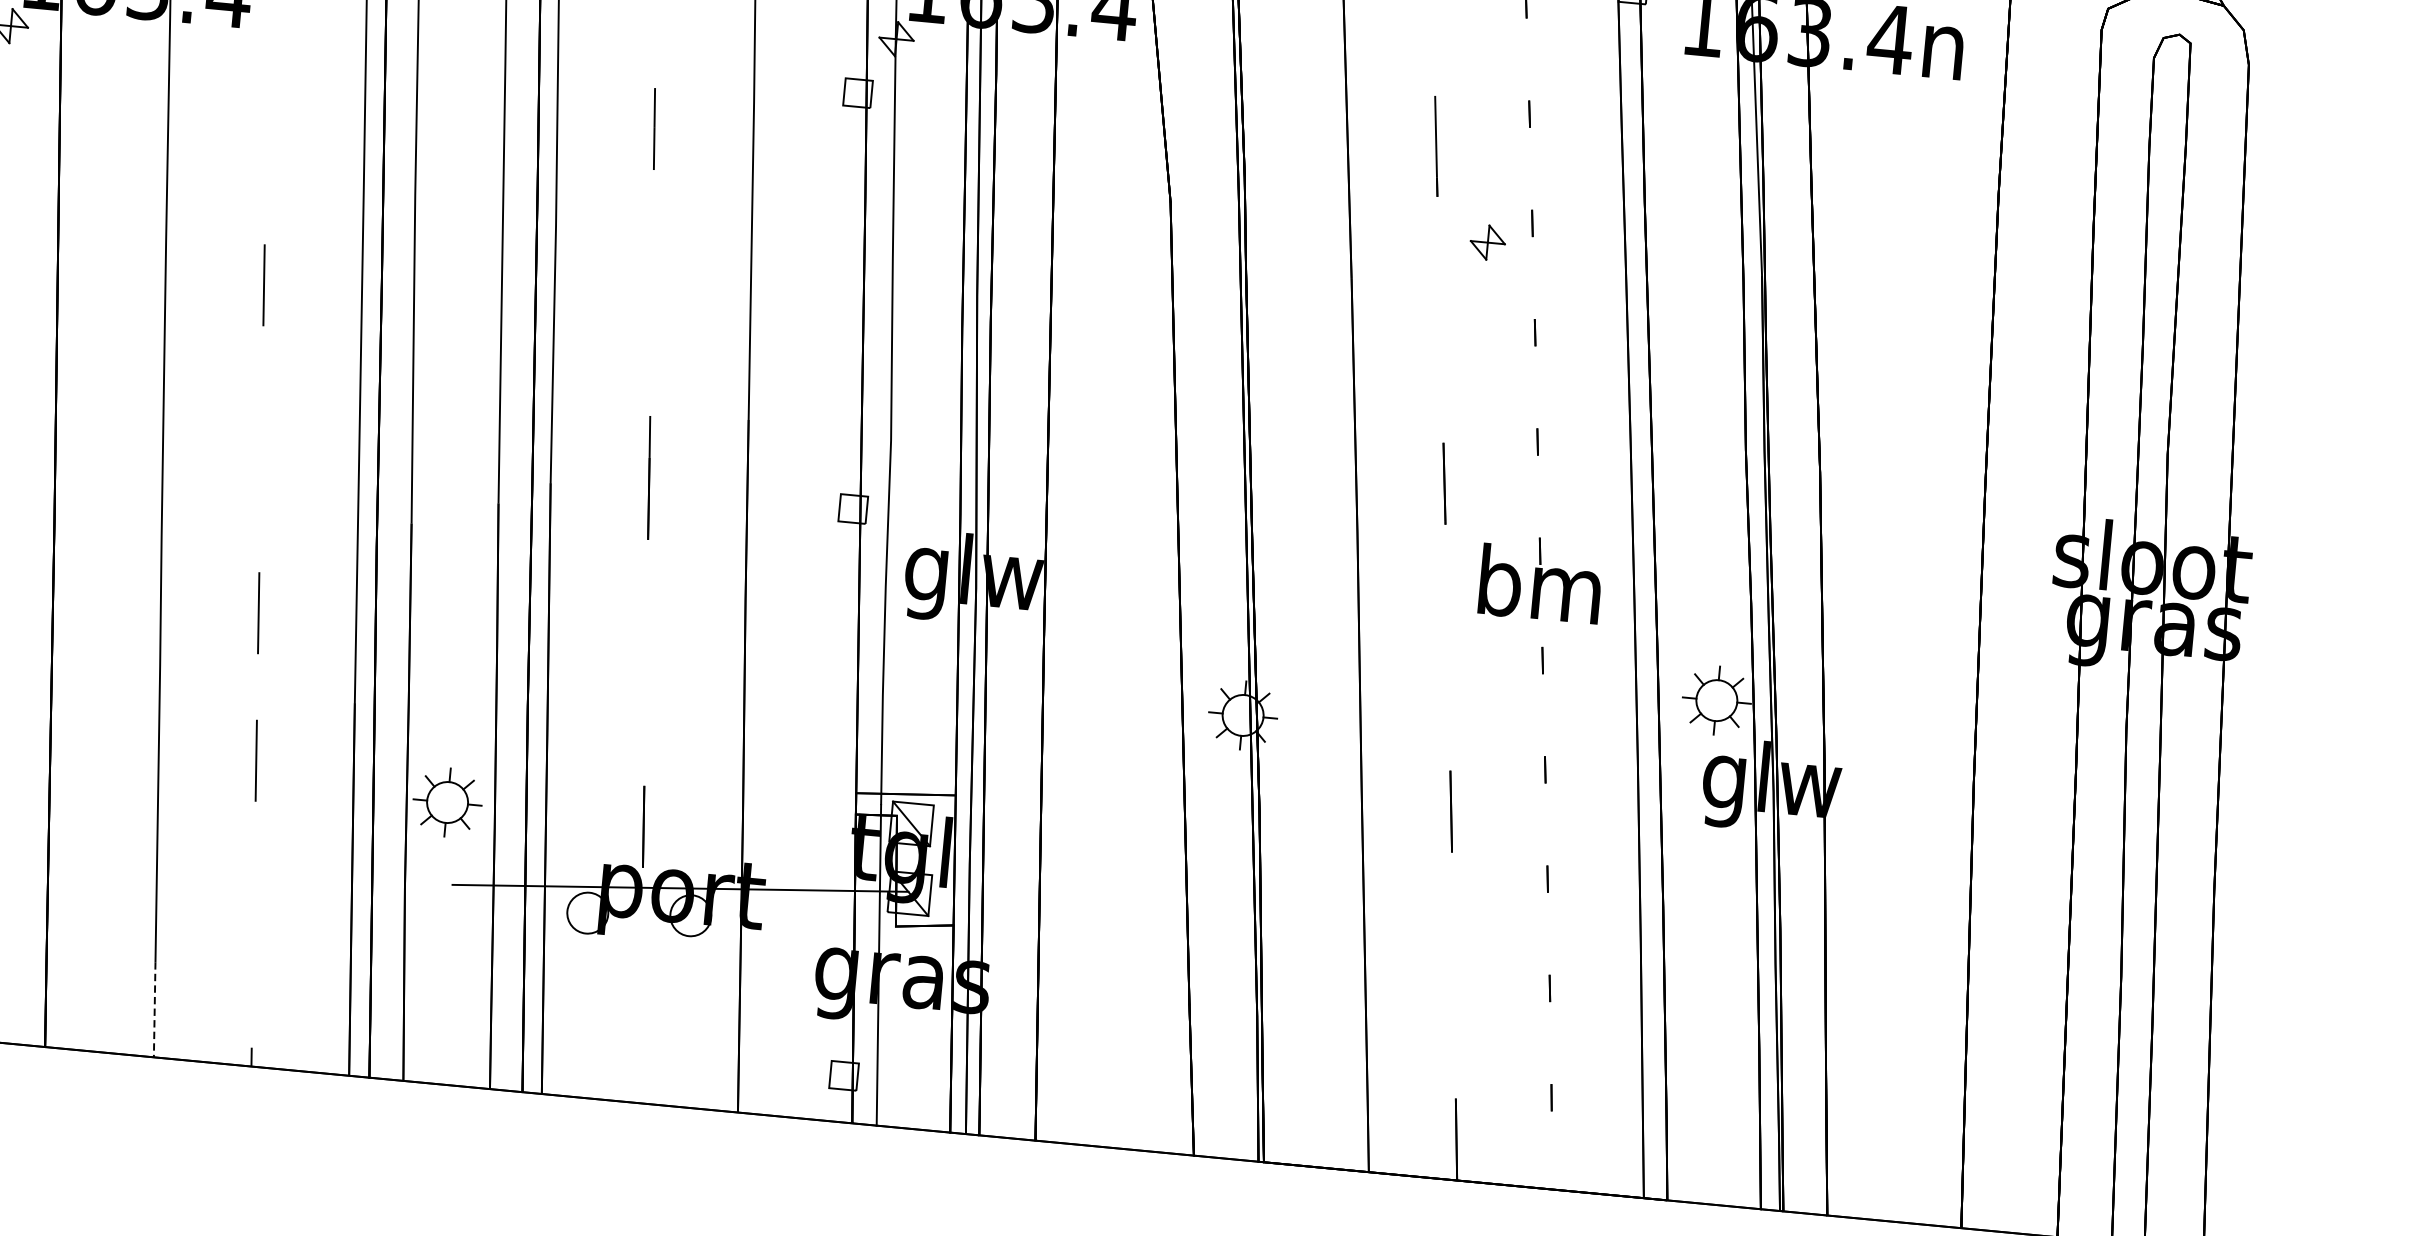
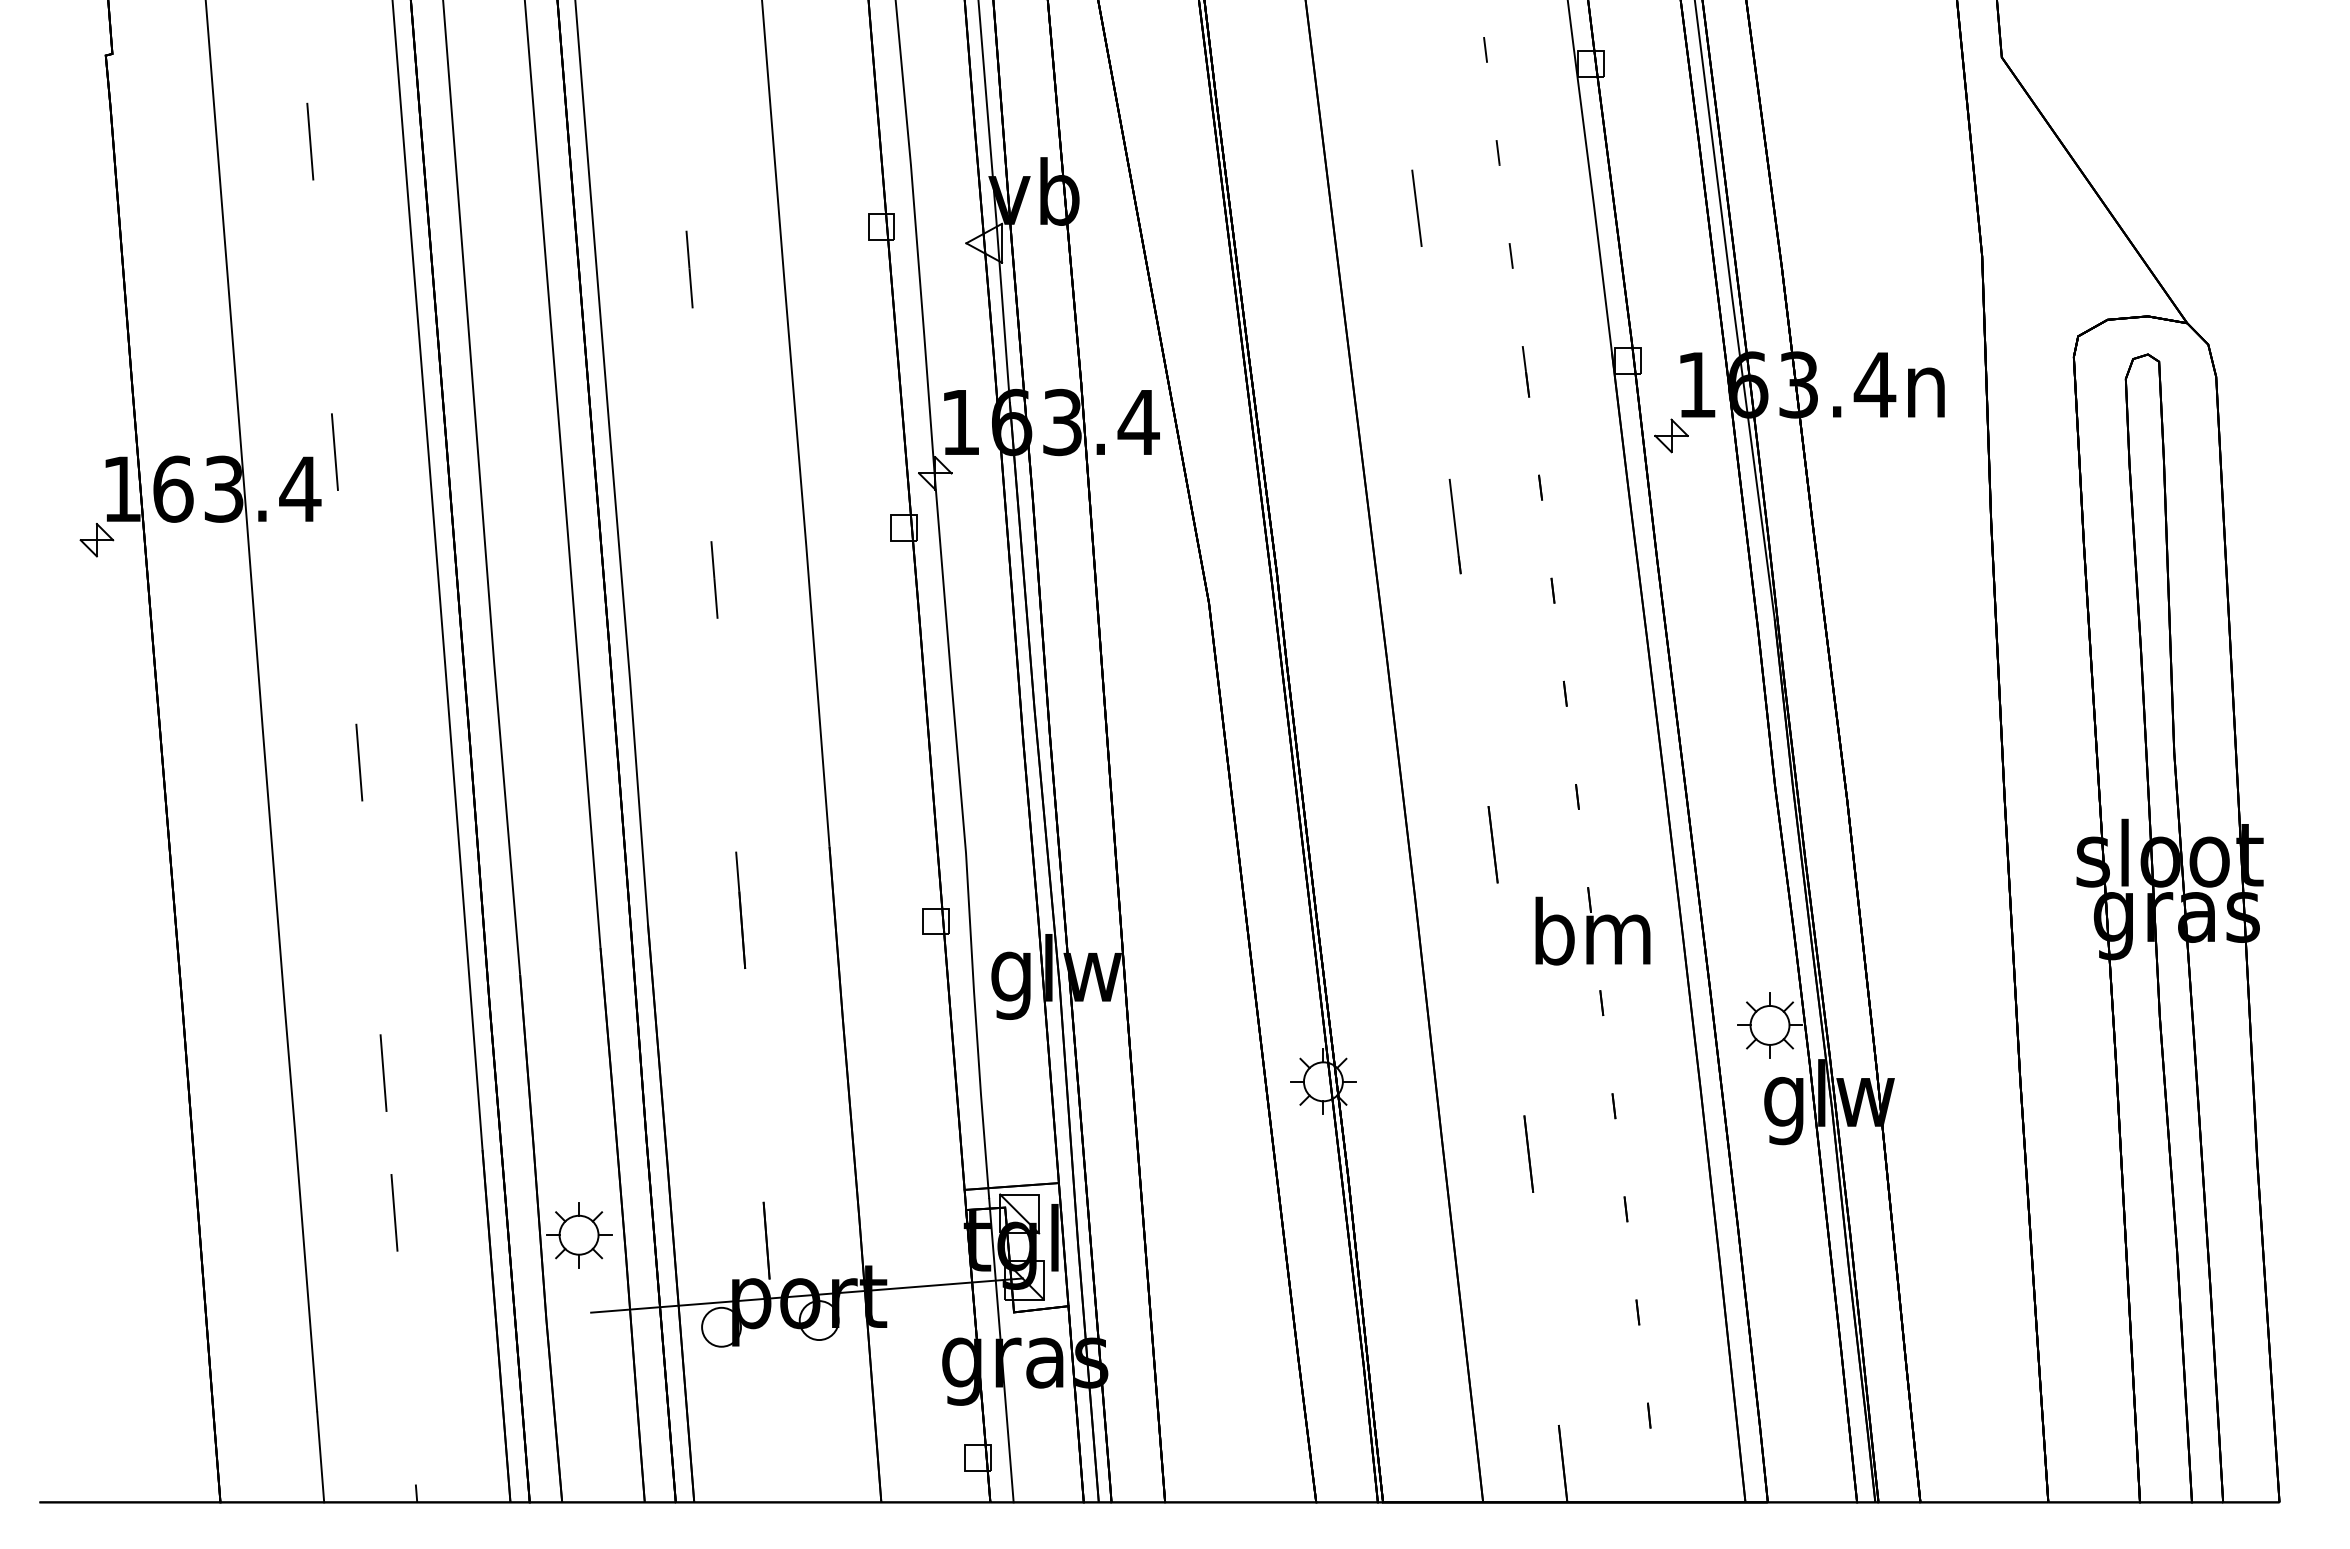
part: (1487, 242) -> (1671, 435), moved
line: (154, 1009) -> (320, 1457), dashed -> solid

